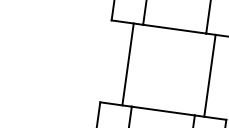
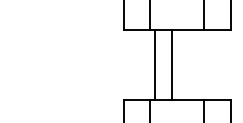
line: (128, 64) -> (155, 64), moved
line: (210, 75) -> (172, 64), moved

